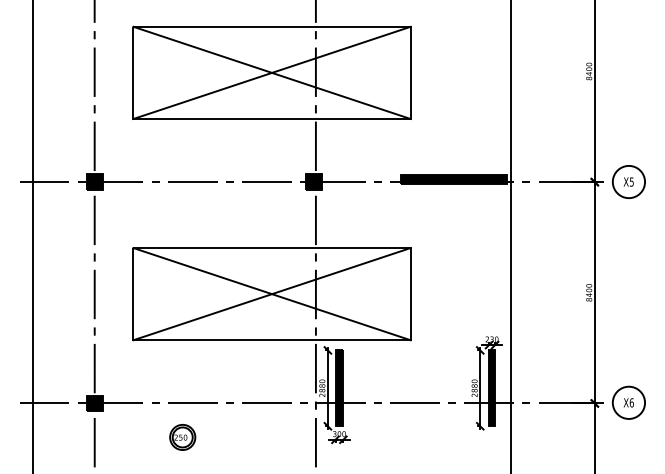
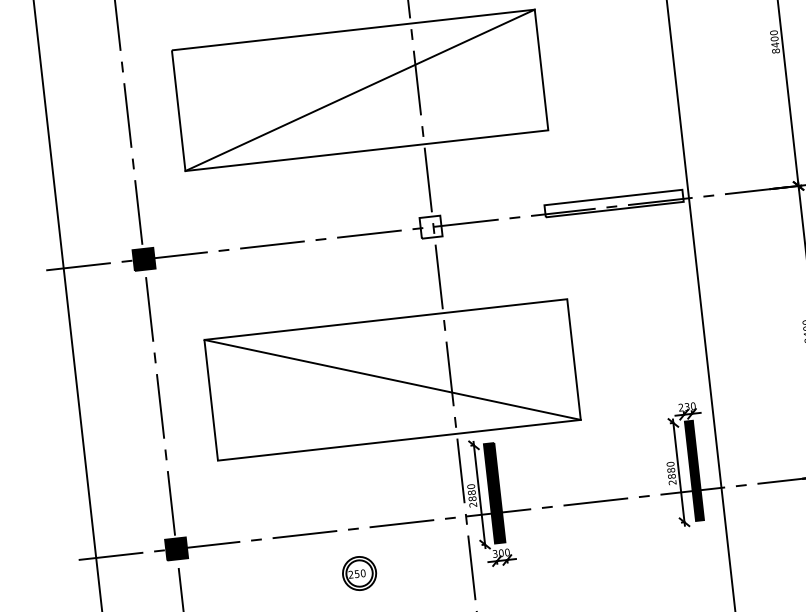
line: (271, 72) -> (359, 89), removed
fill: (453, 179) -> (613, 203), removed
fill: (313, 182) -> (430, 227), removed
line: (271, 294) -> (391, 380), removed
part: (182, 437) -> (359, 573), moved

